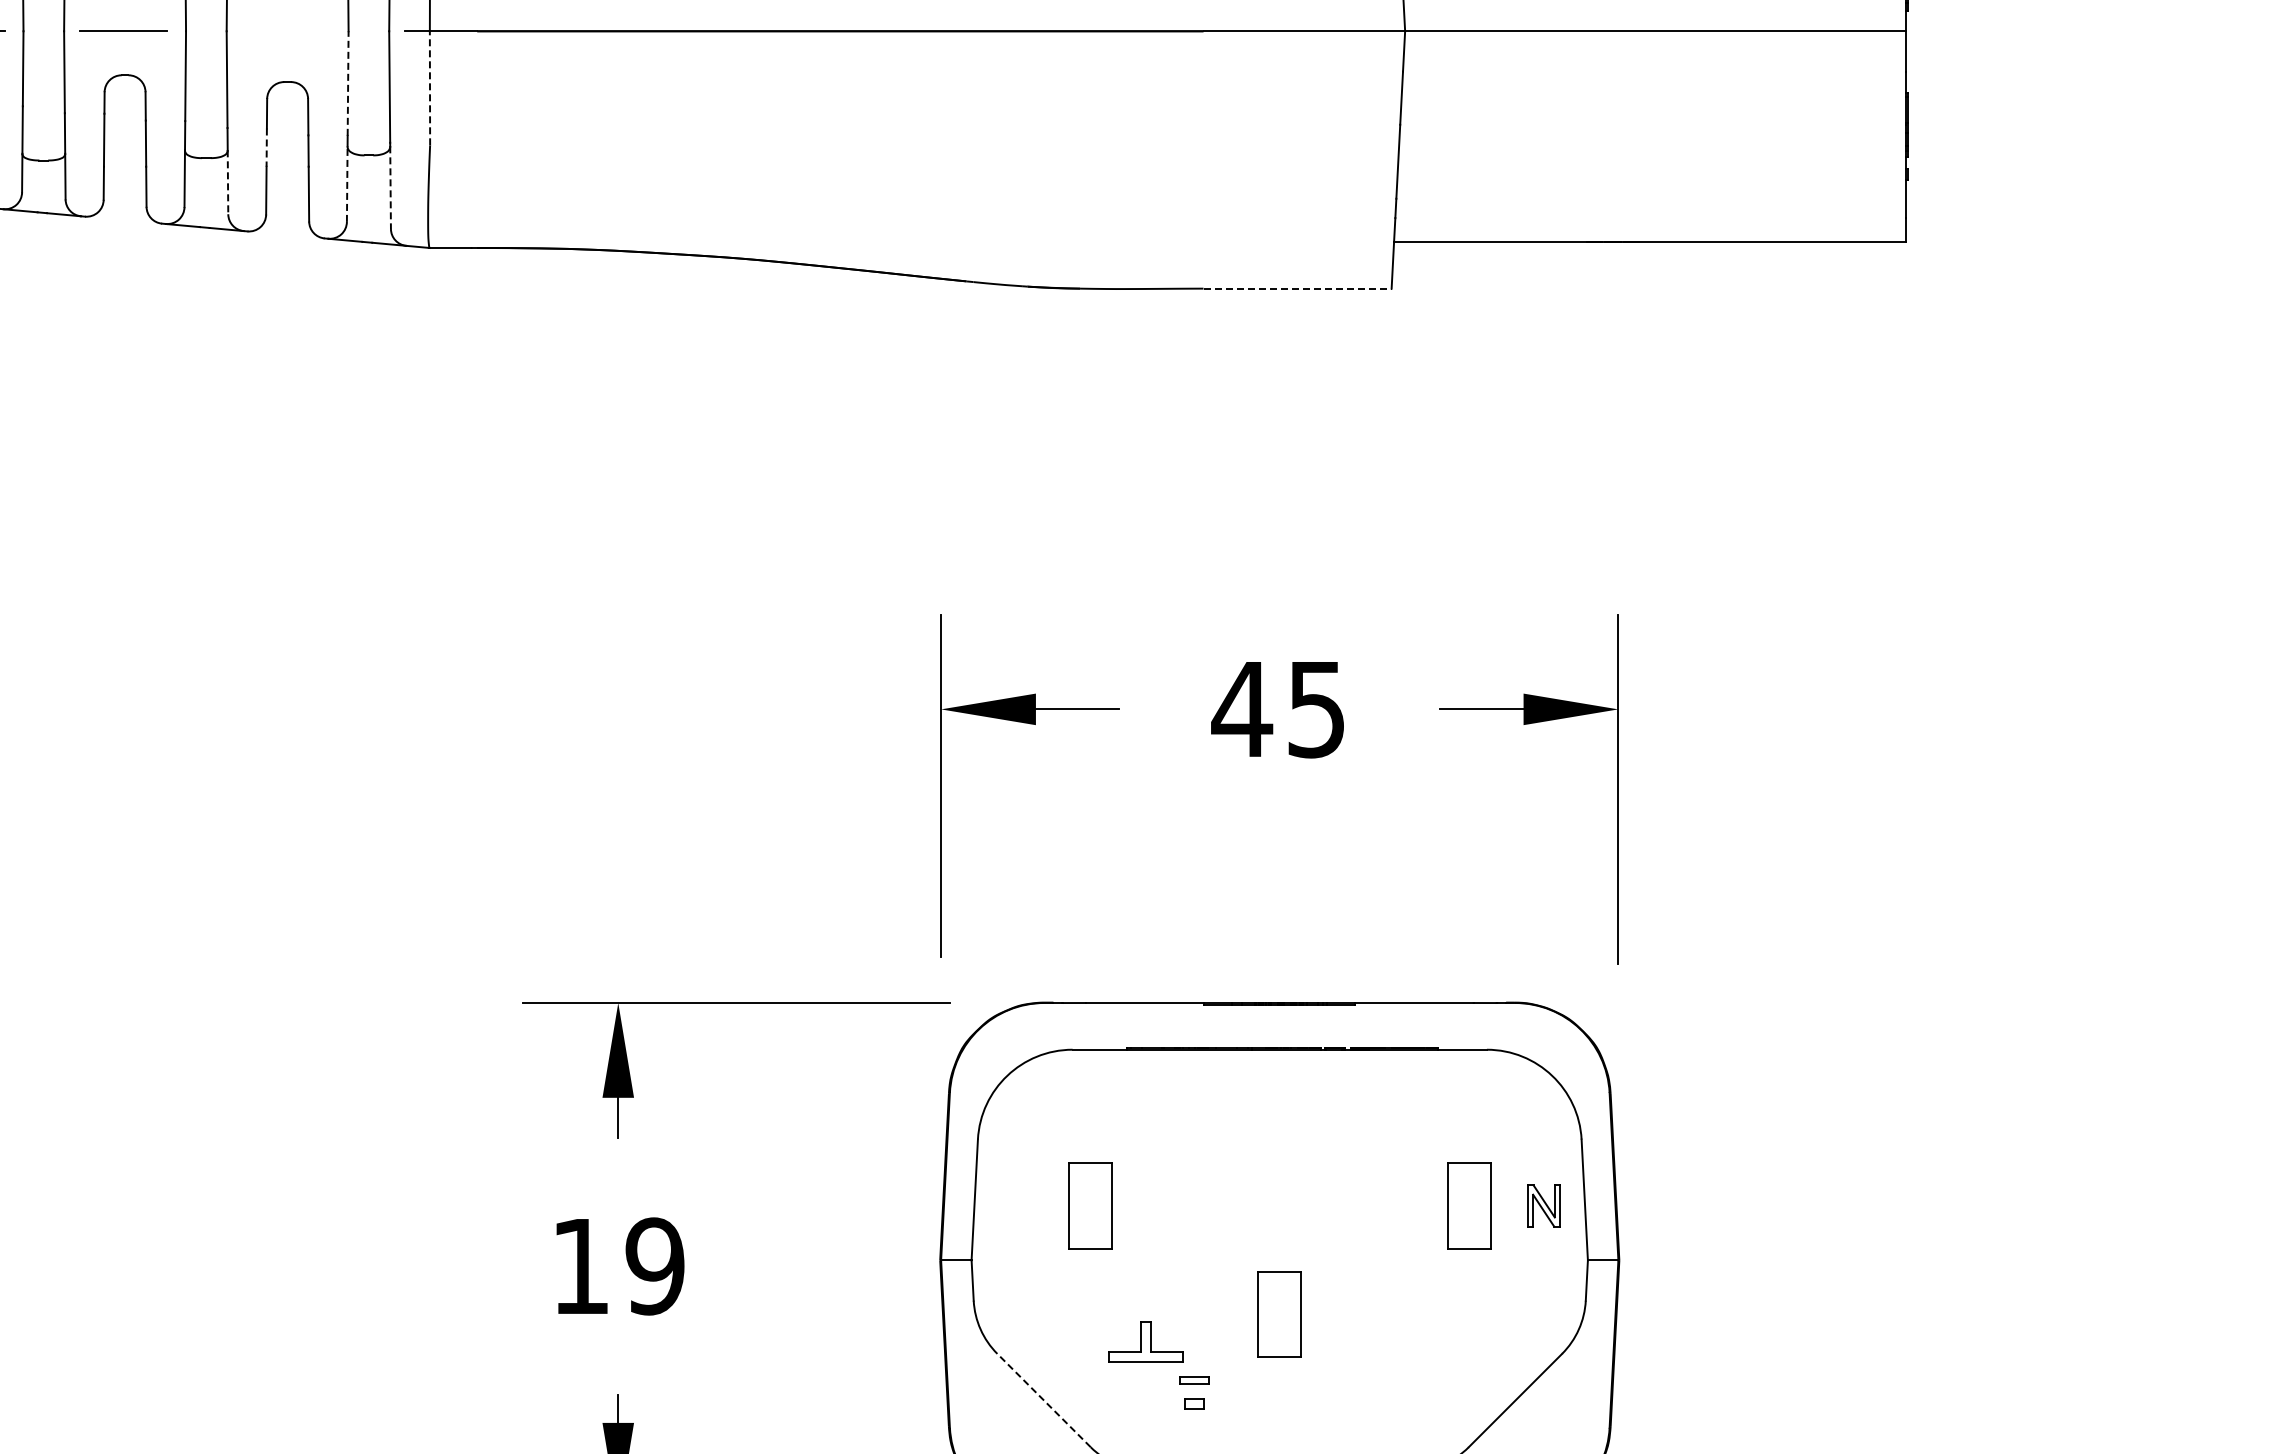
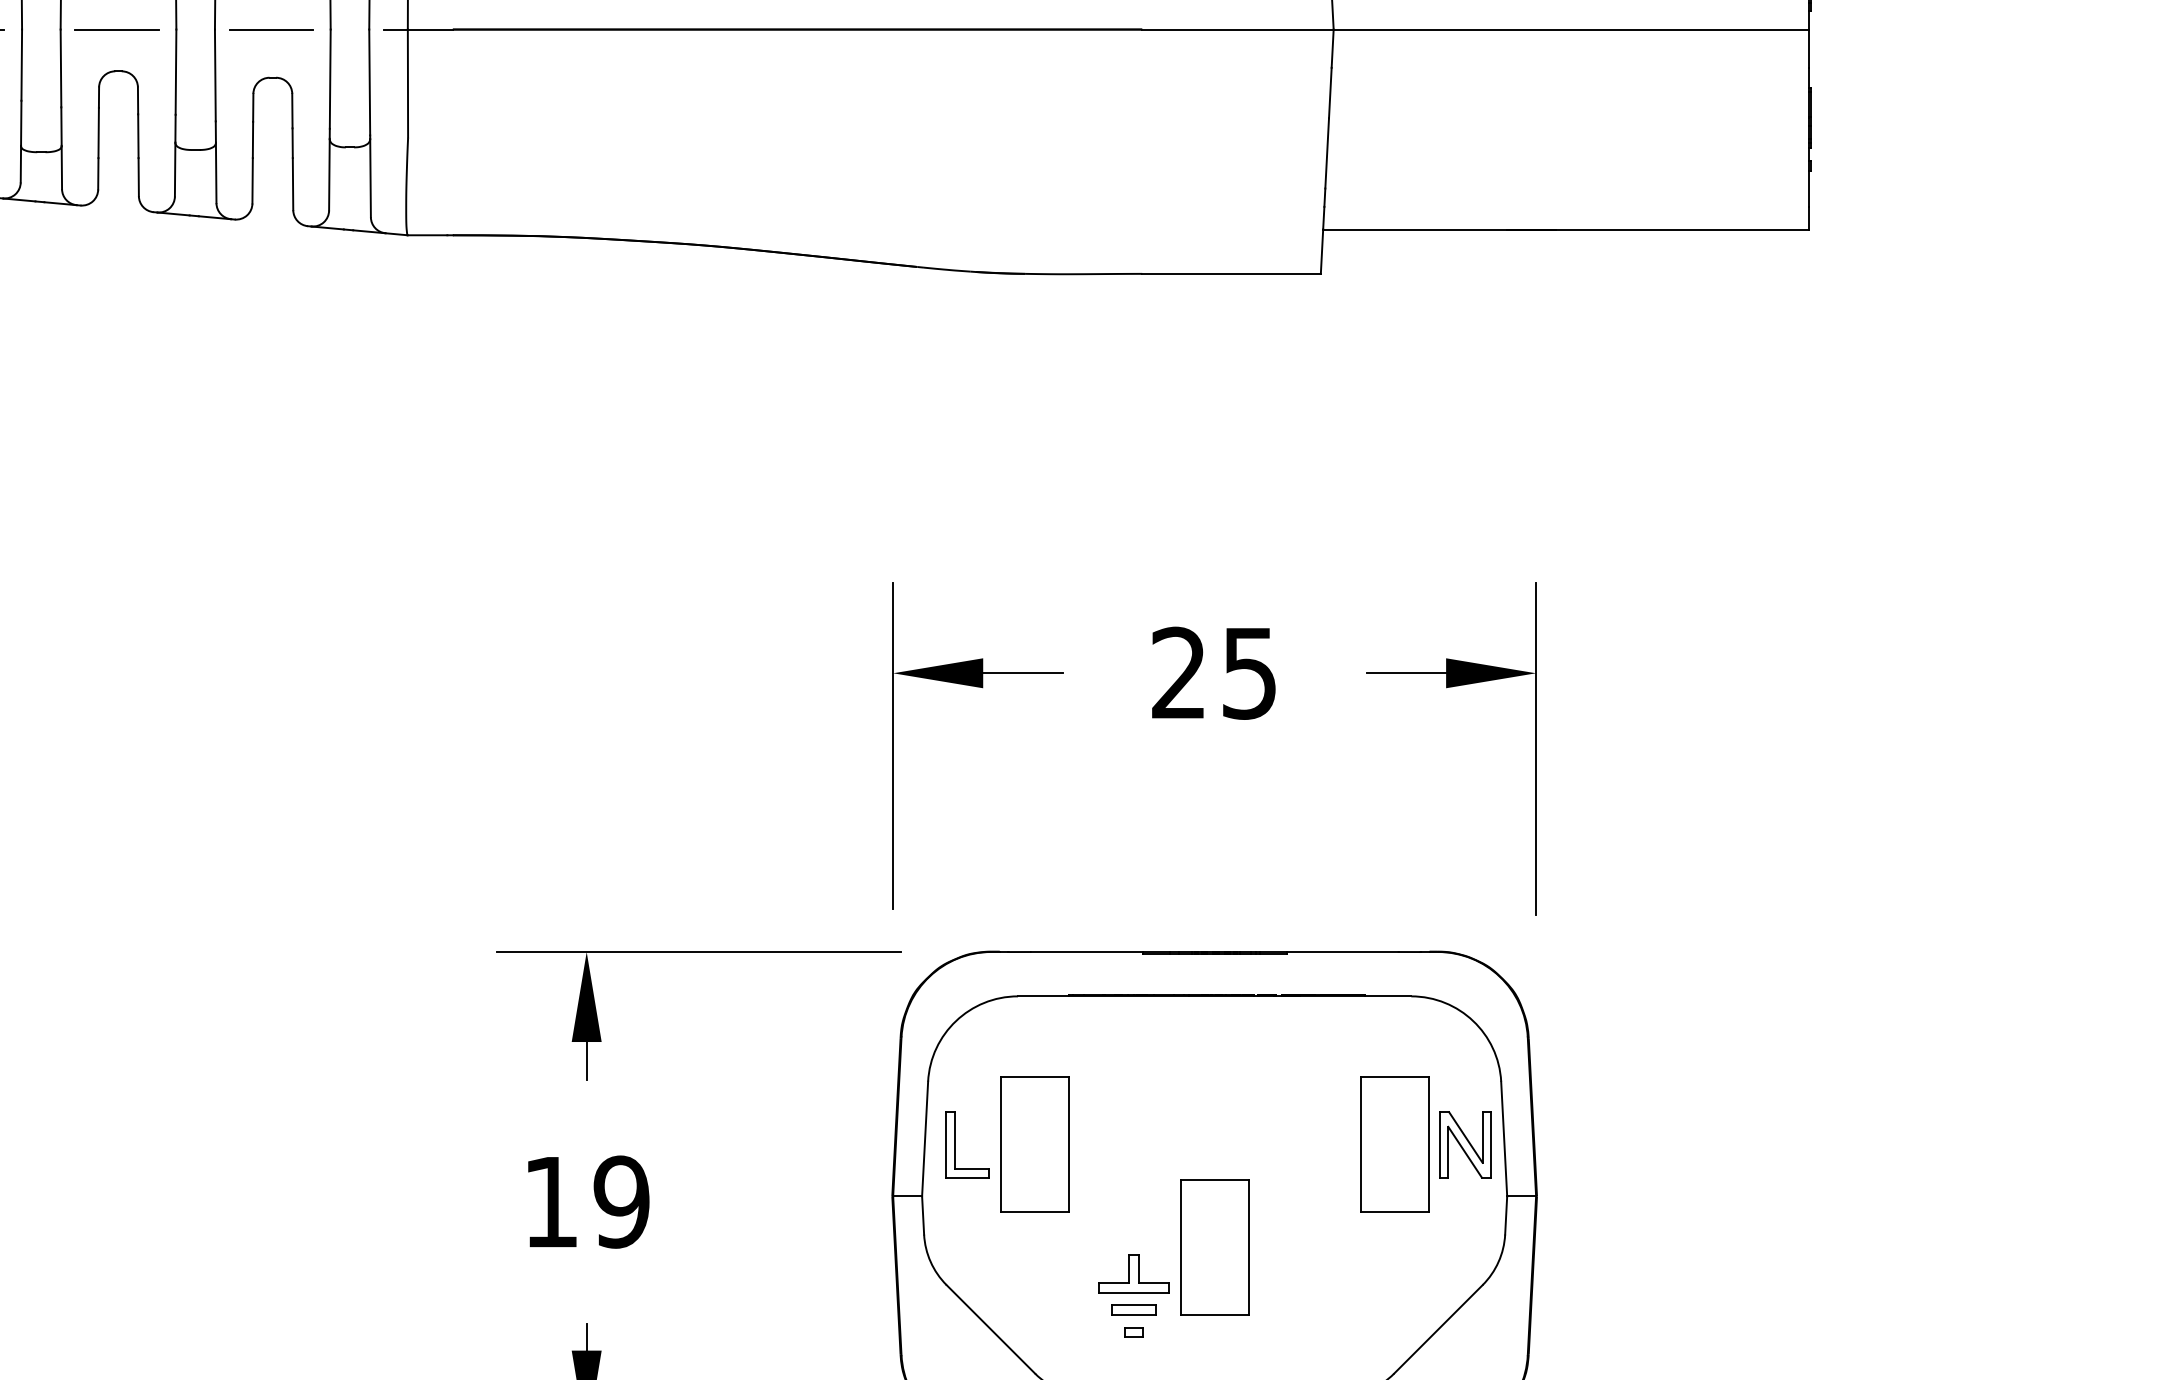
line: (285, 31) -> (270, 29), added
line: (348, 83) -> (330, 79), dashed -> solid
line: (430, 87) -> (408, 82), dashed -> solid
line: (266, 148) -> (252, 140), dashed -> solid
line: (228, 182) -> (216, 173), dashed -> solid
line: (347, 184) -> (329, 175), dashed -> solid
line: (390, 188) -> (370, 178), dashed -> solid
line: (1298, 288) -> (1232, 273), dashed -> solid
text: (1242, 708) -> (1179, 672), 45 -> 25
part: (1089, 1205) -> (1034, 1144), size x1.67
part: (1469, 1205) -> (1394, 1144), size x1.67
part: (1543, 1205) -> (1465, 1144), size x1.67
part: (1006, 1206) -> (955, 1145), added
part: (1279, 1314) -> (1214, 1247), size x1.67
part: (1145, 1341) -> (1133, 1273), moved
part: (1194, 1380) -> (1133, 1310), size x1.67
line: (1044, 1400) -> (991, 1329), dashed -> solid

